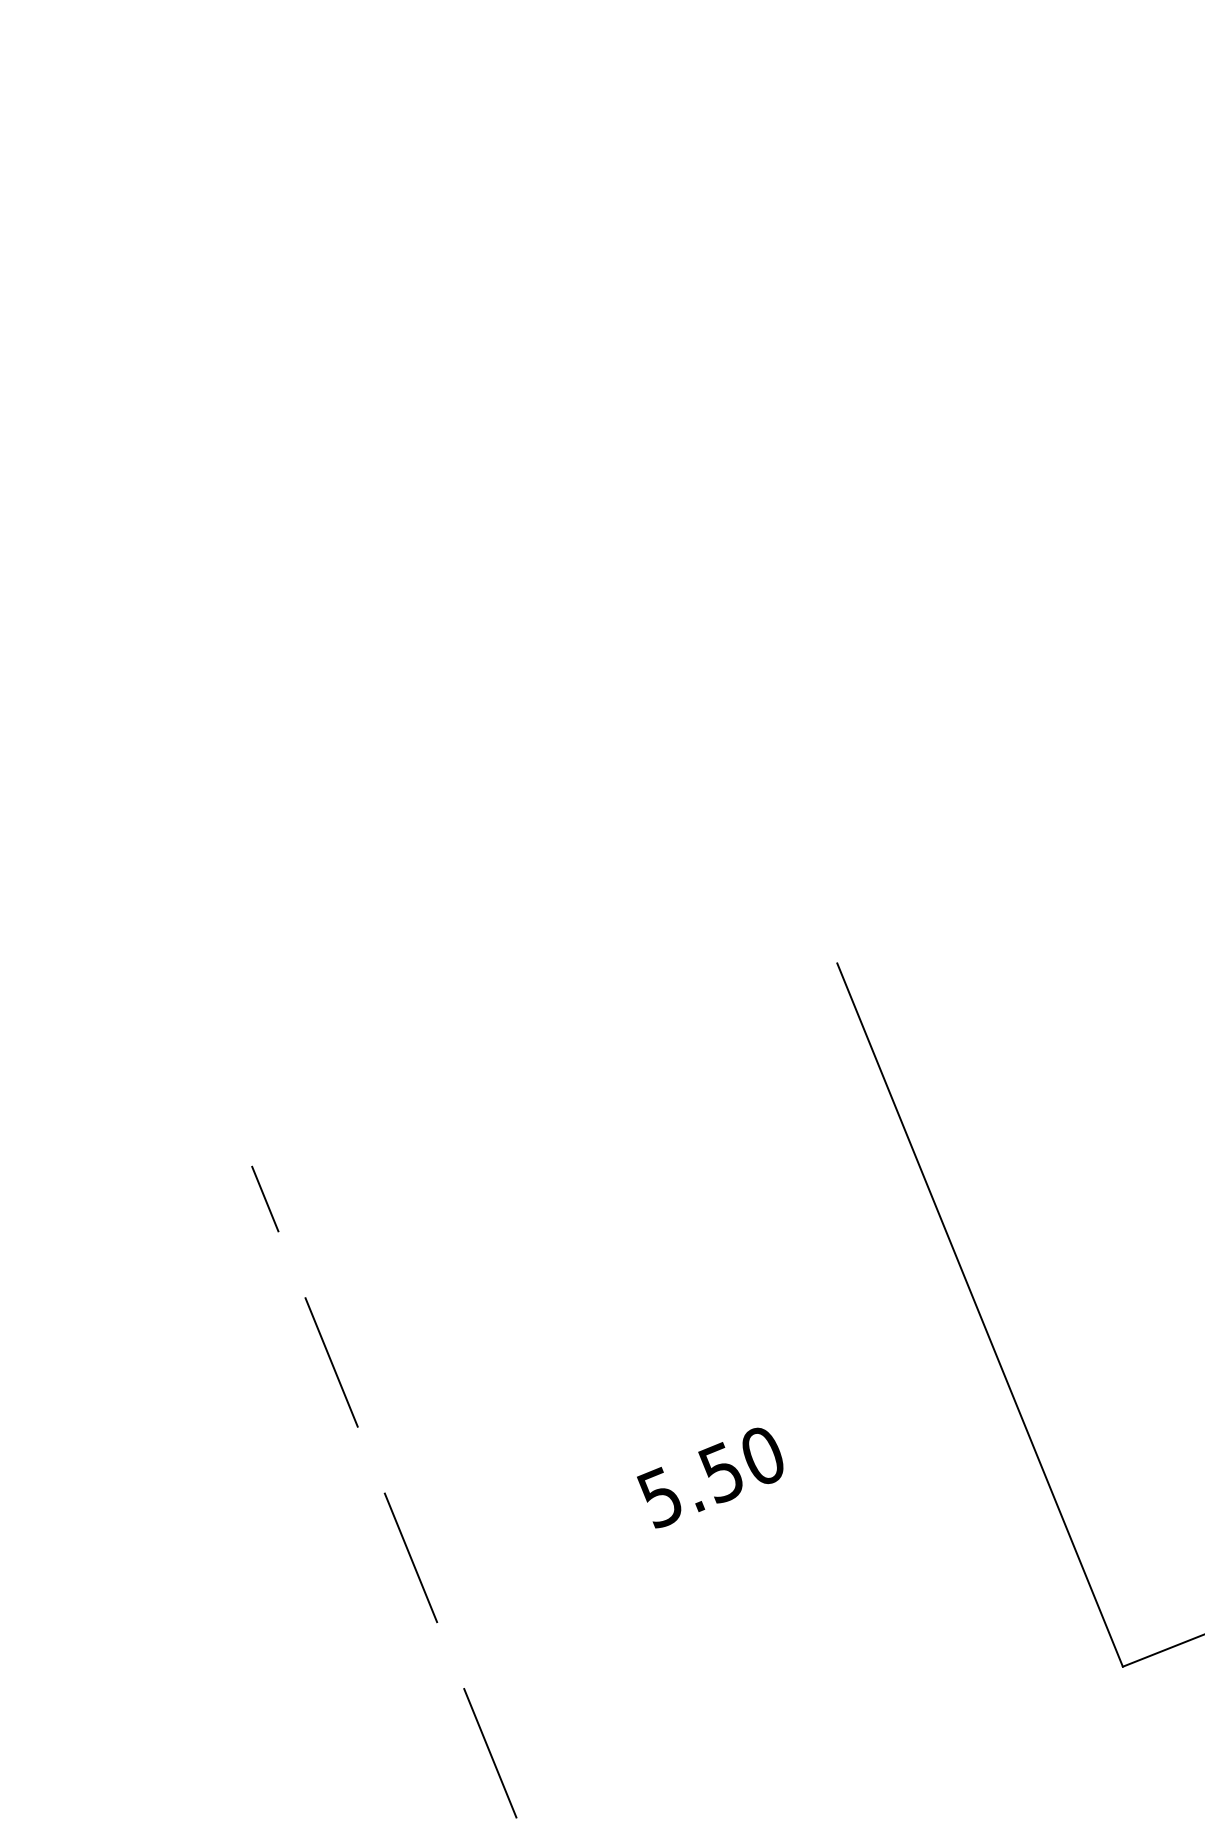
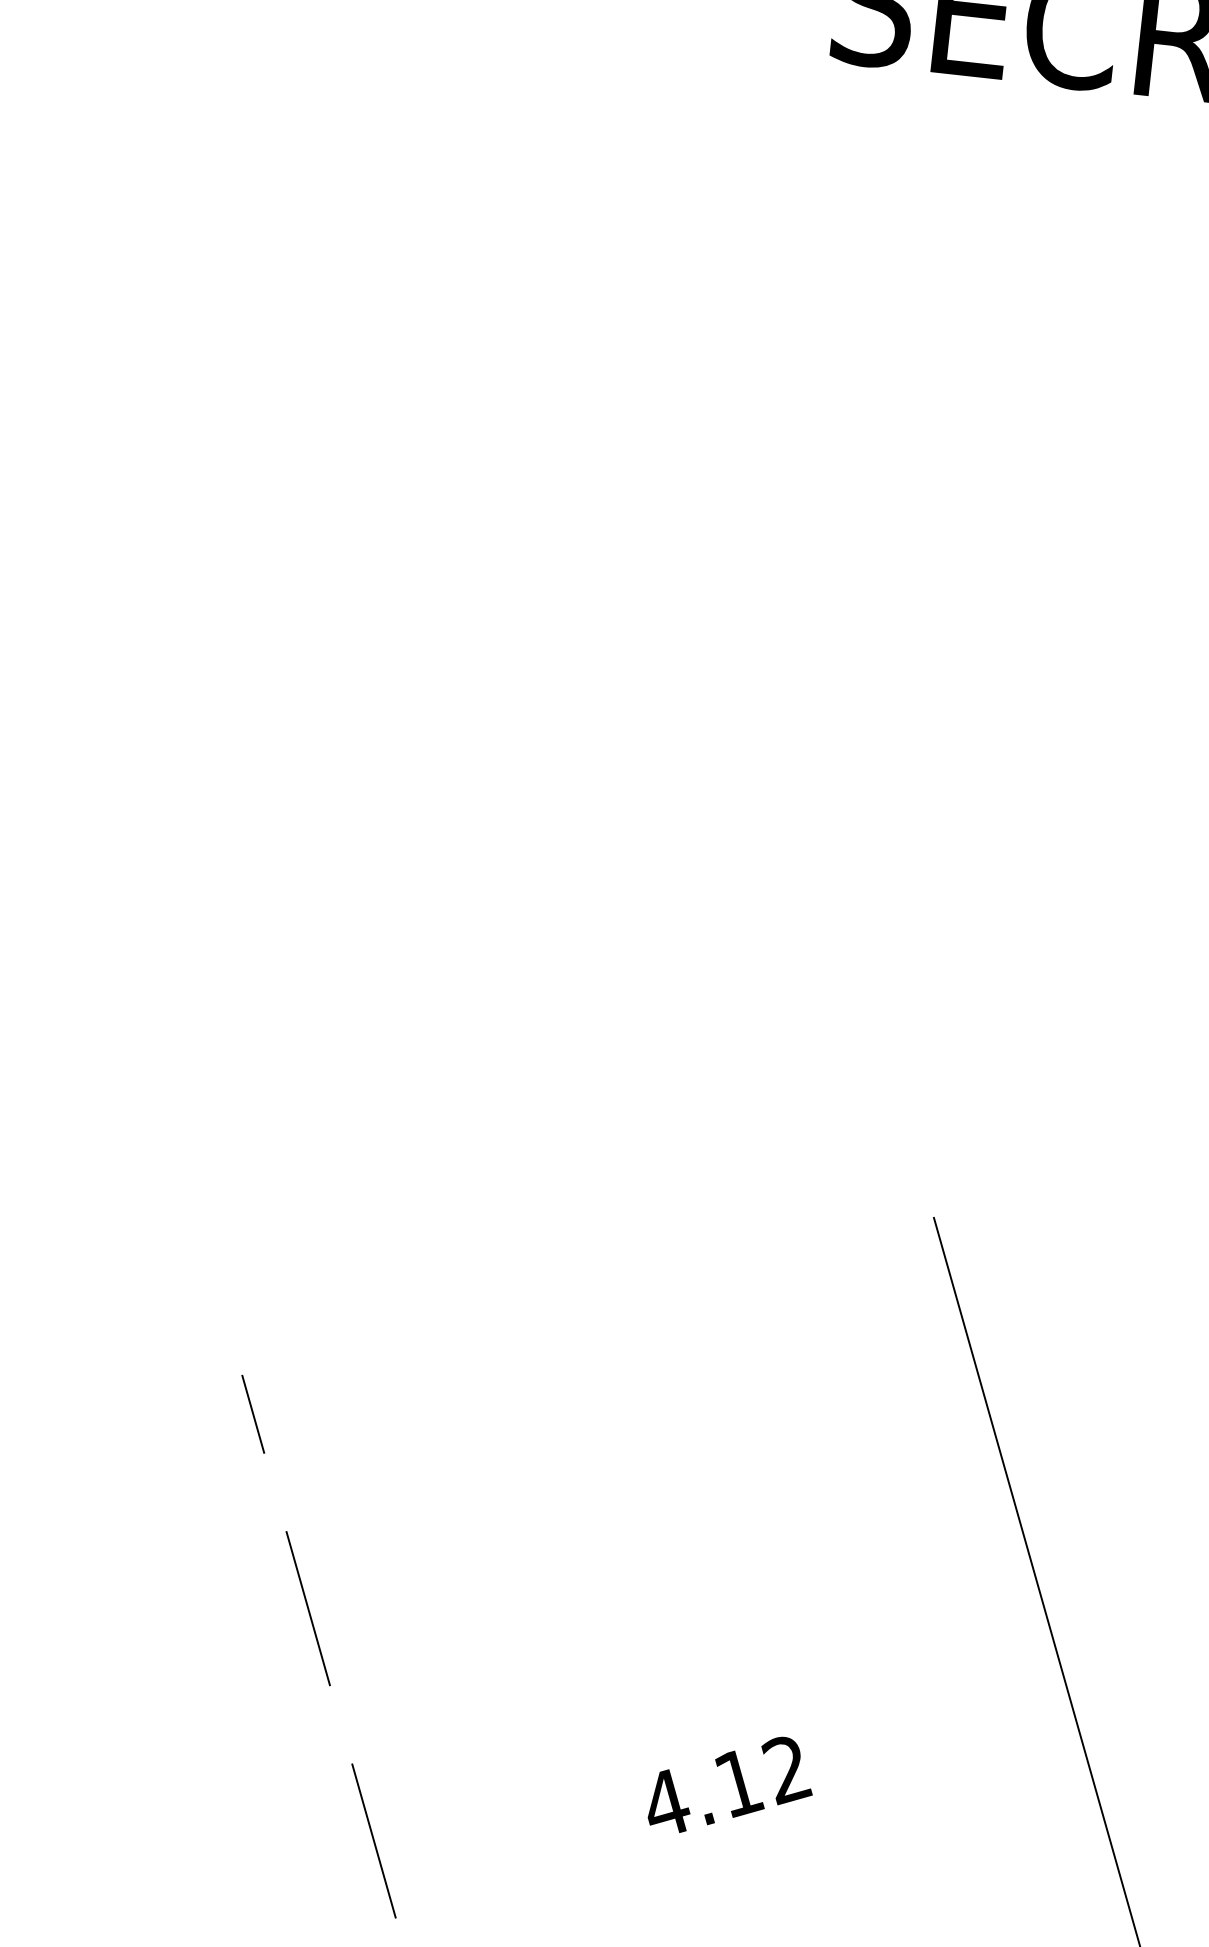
text: (712, 1477) -> (727, 1787), 5.50 -> 4.12

